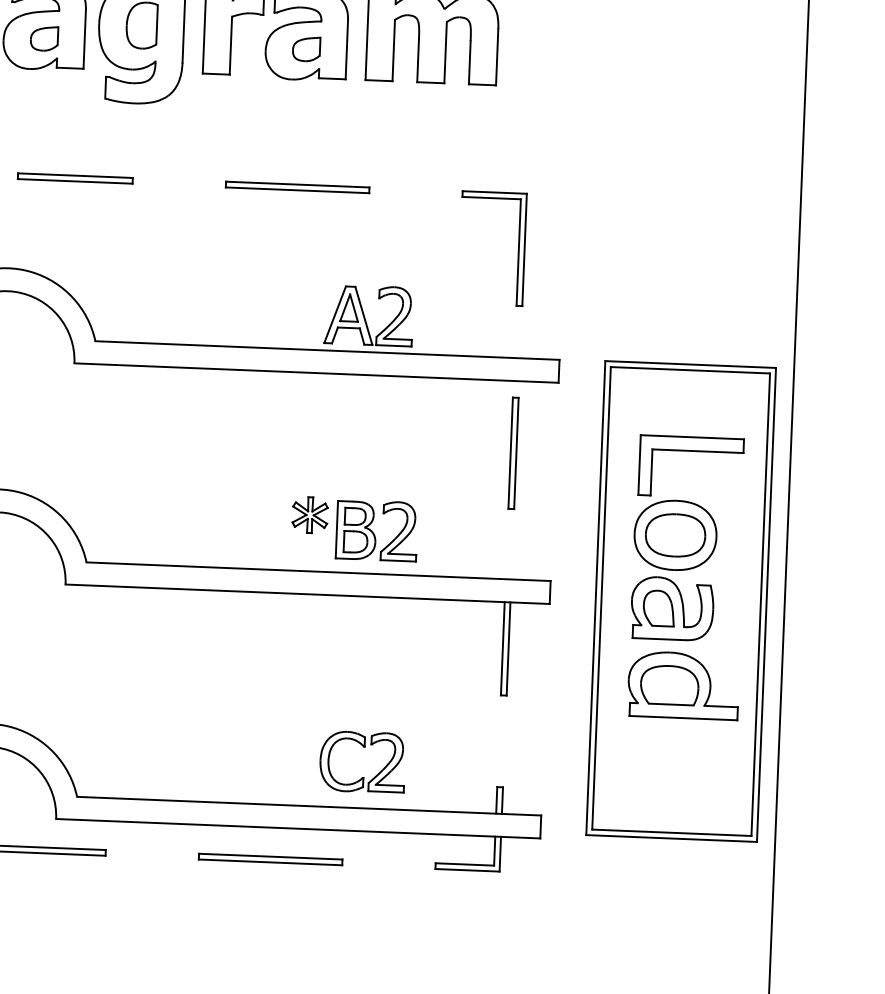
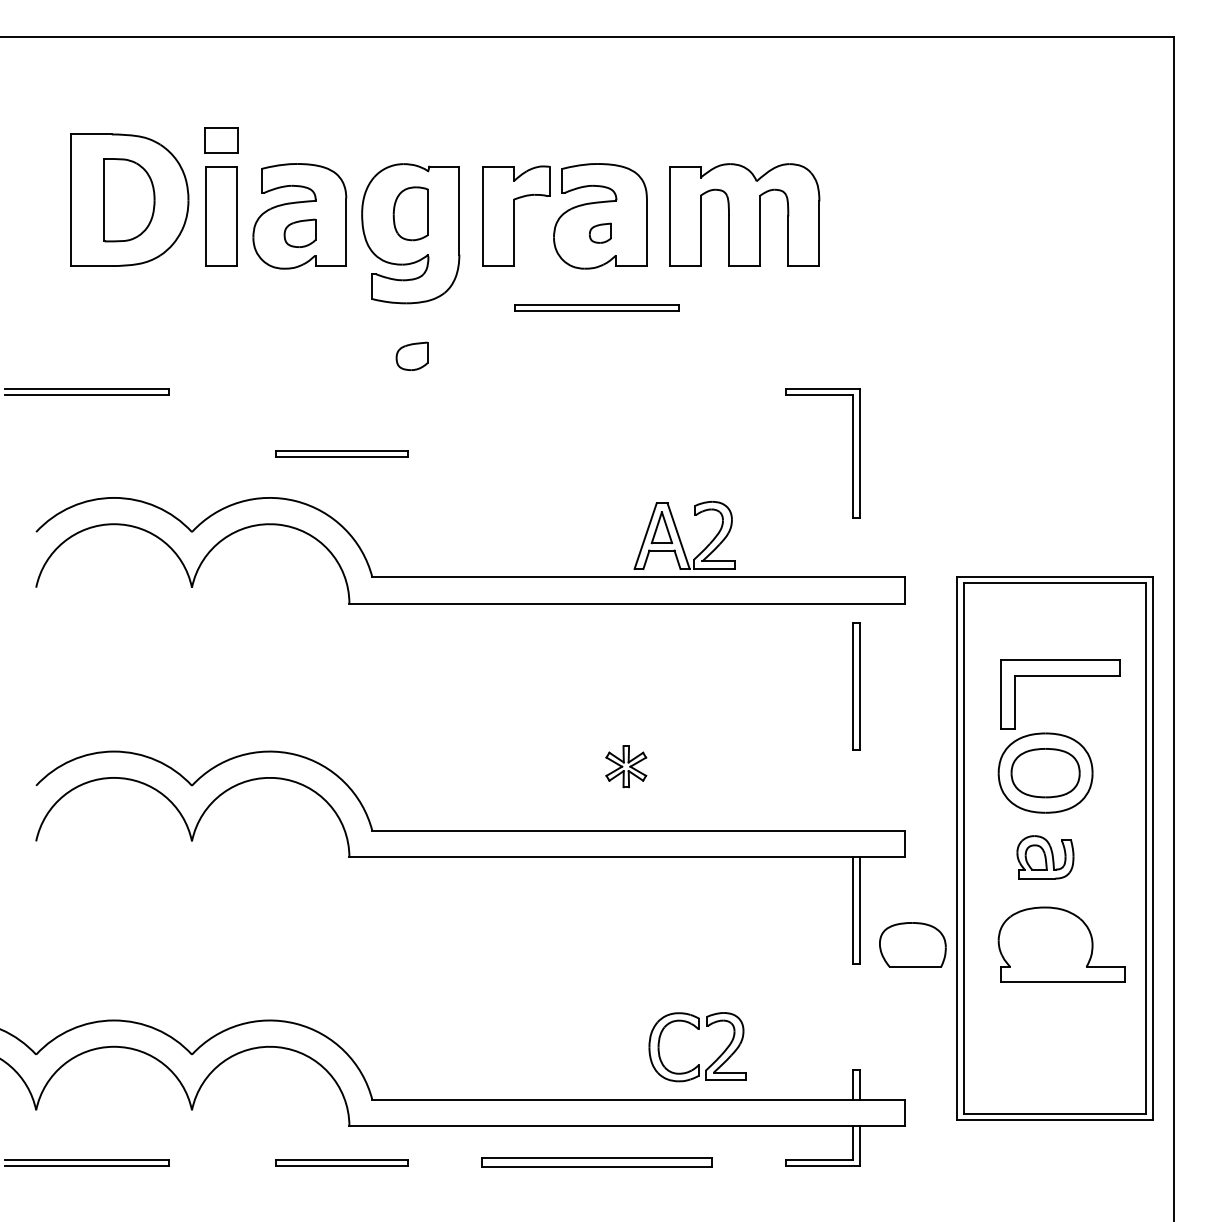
part: (306, 48) -> (600, 232), size x0.7
part: (137, 149) -> (411, 355), added
part: (74, 178) -> (341, 453), moved
part: (297, 186) -> (596, 307), moved
part: (376, 530) -> (703, 781), removed
part: (672, 608) -> (1045, 857), size x0.6
part: (669, 684) -> (912, 944), moved
part: (270, 859) -> (596, 1162), size x1.4

